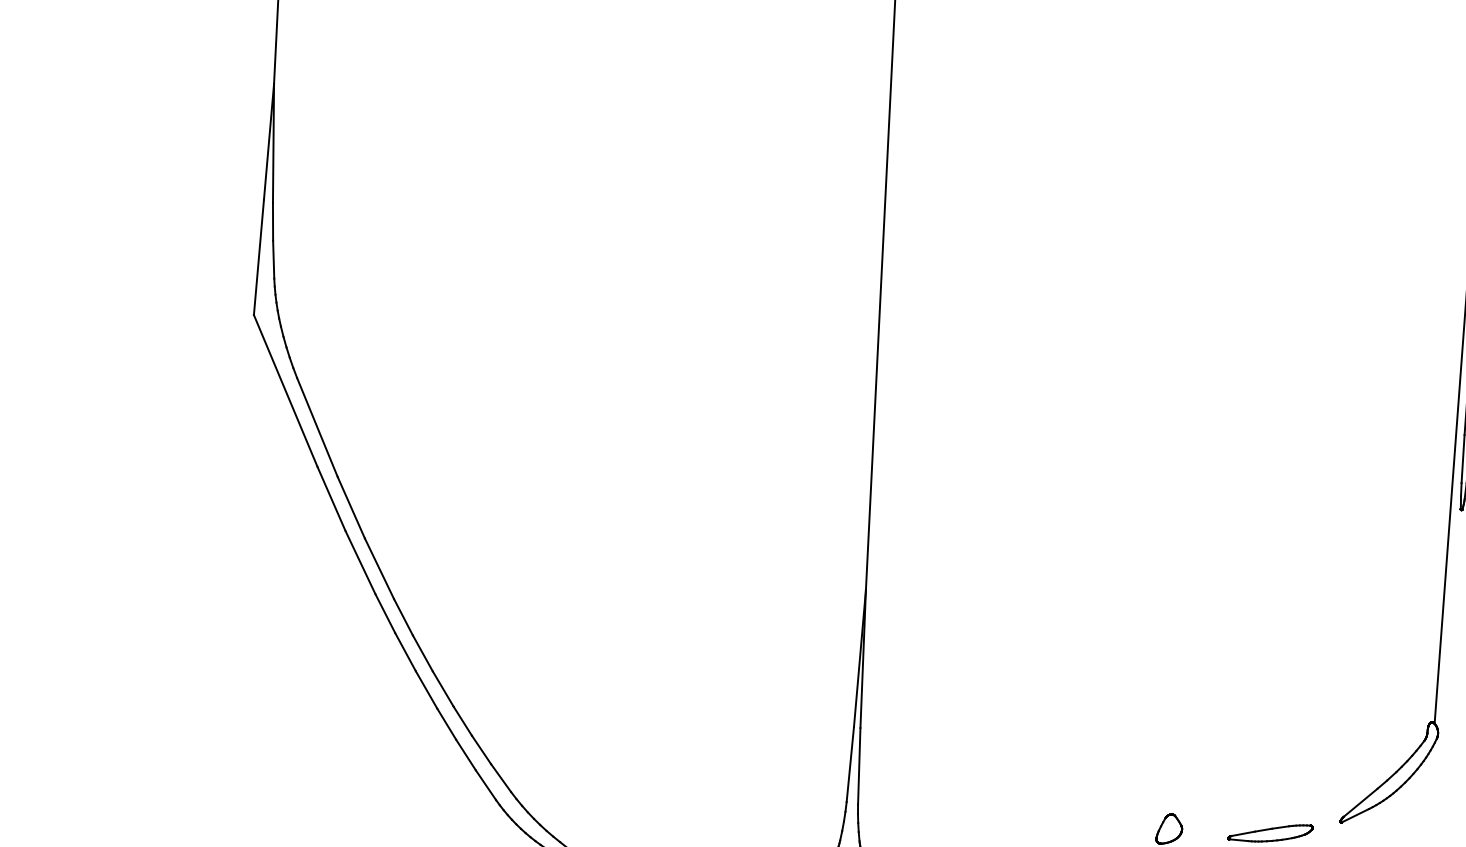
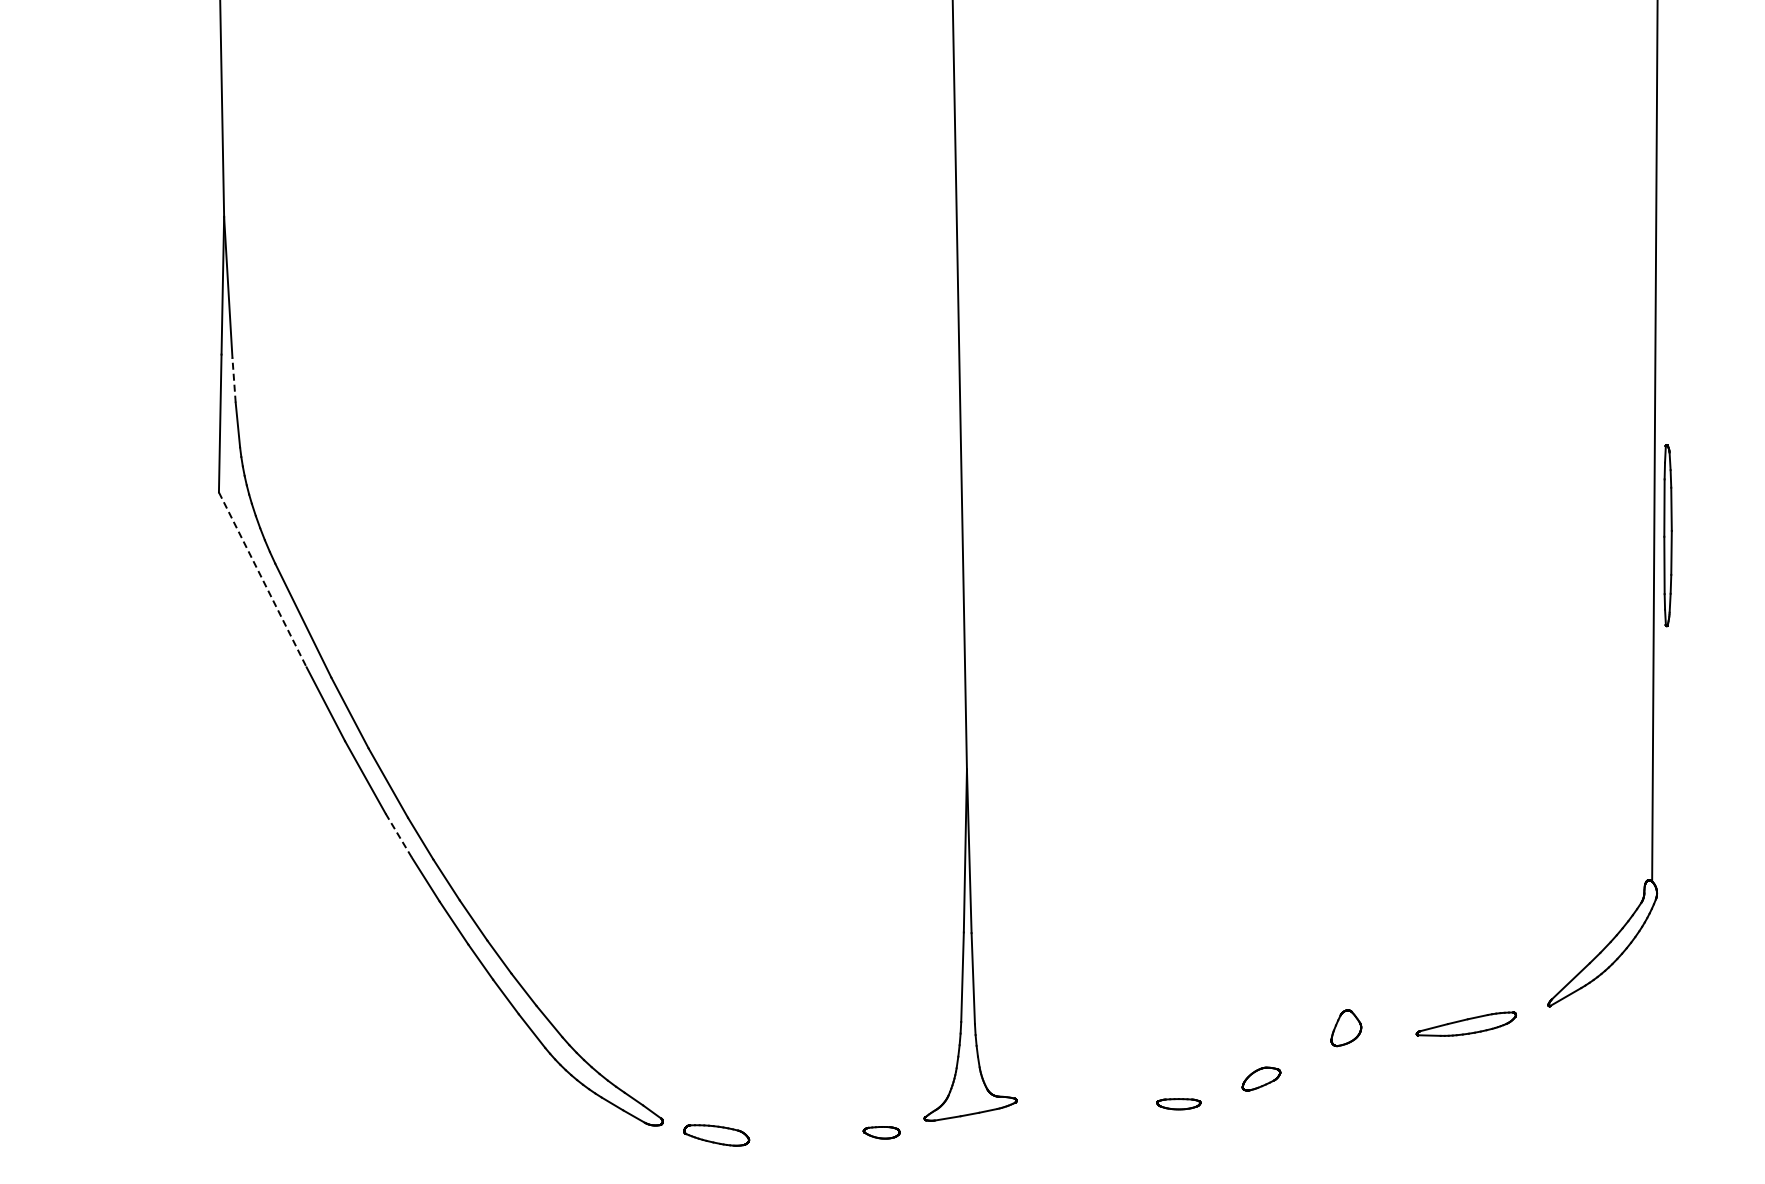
line: (273, 222) -> (234, 380), solid -> dashed
line: (285, 390) -> (262, 579), solid -> dashed
line: (385, 613) -> (398, 835), solid -> dashed

